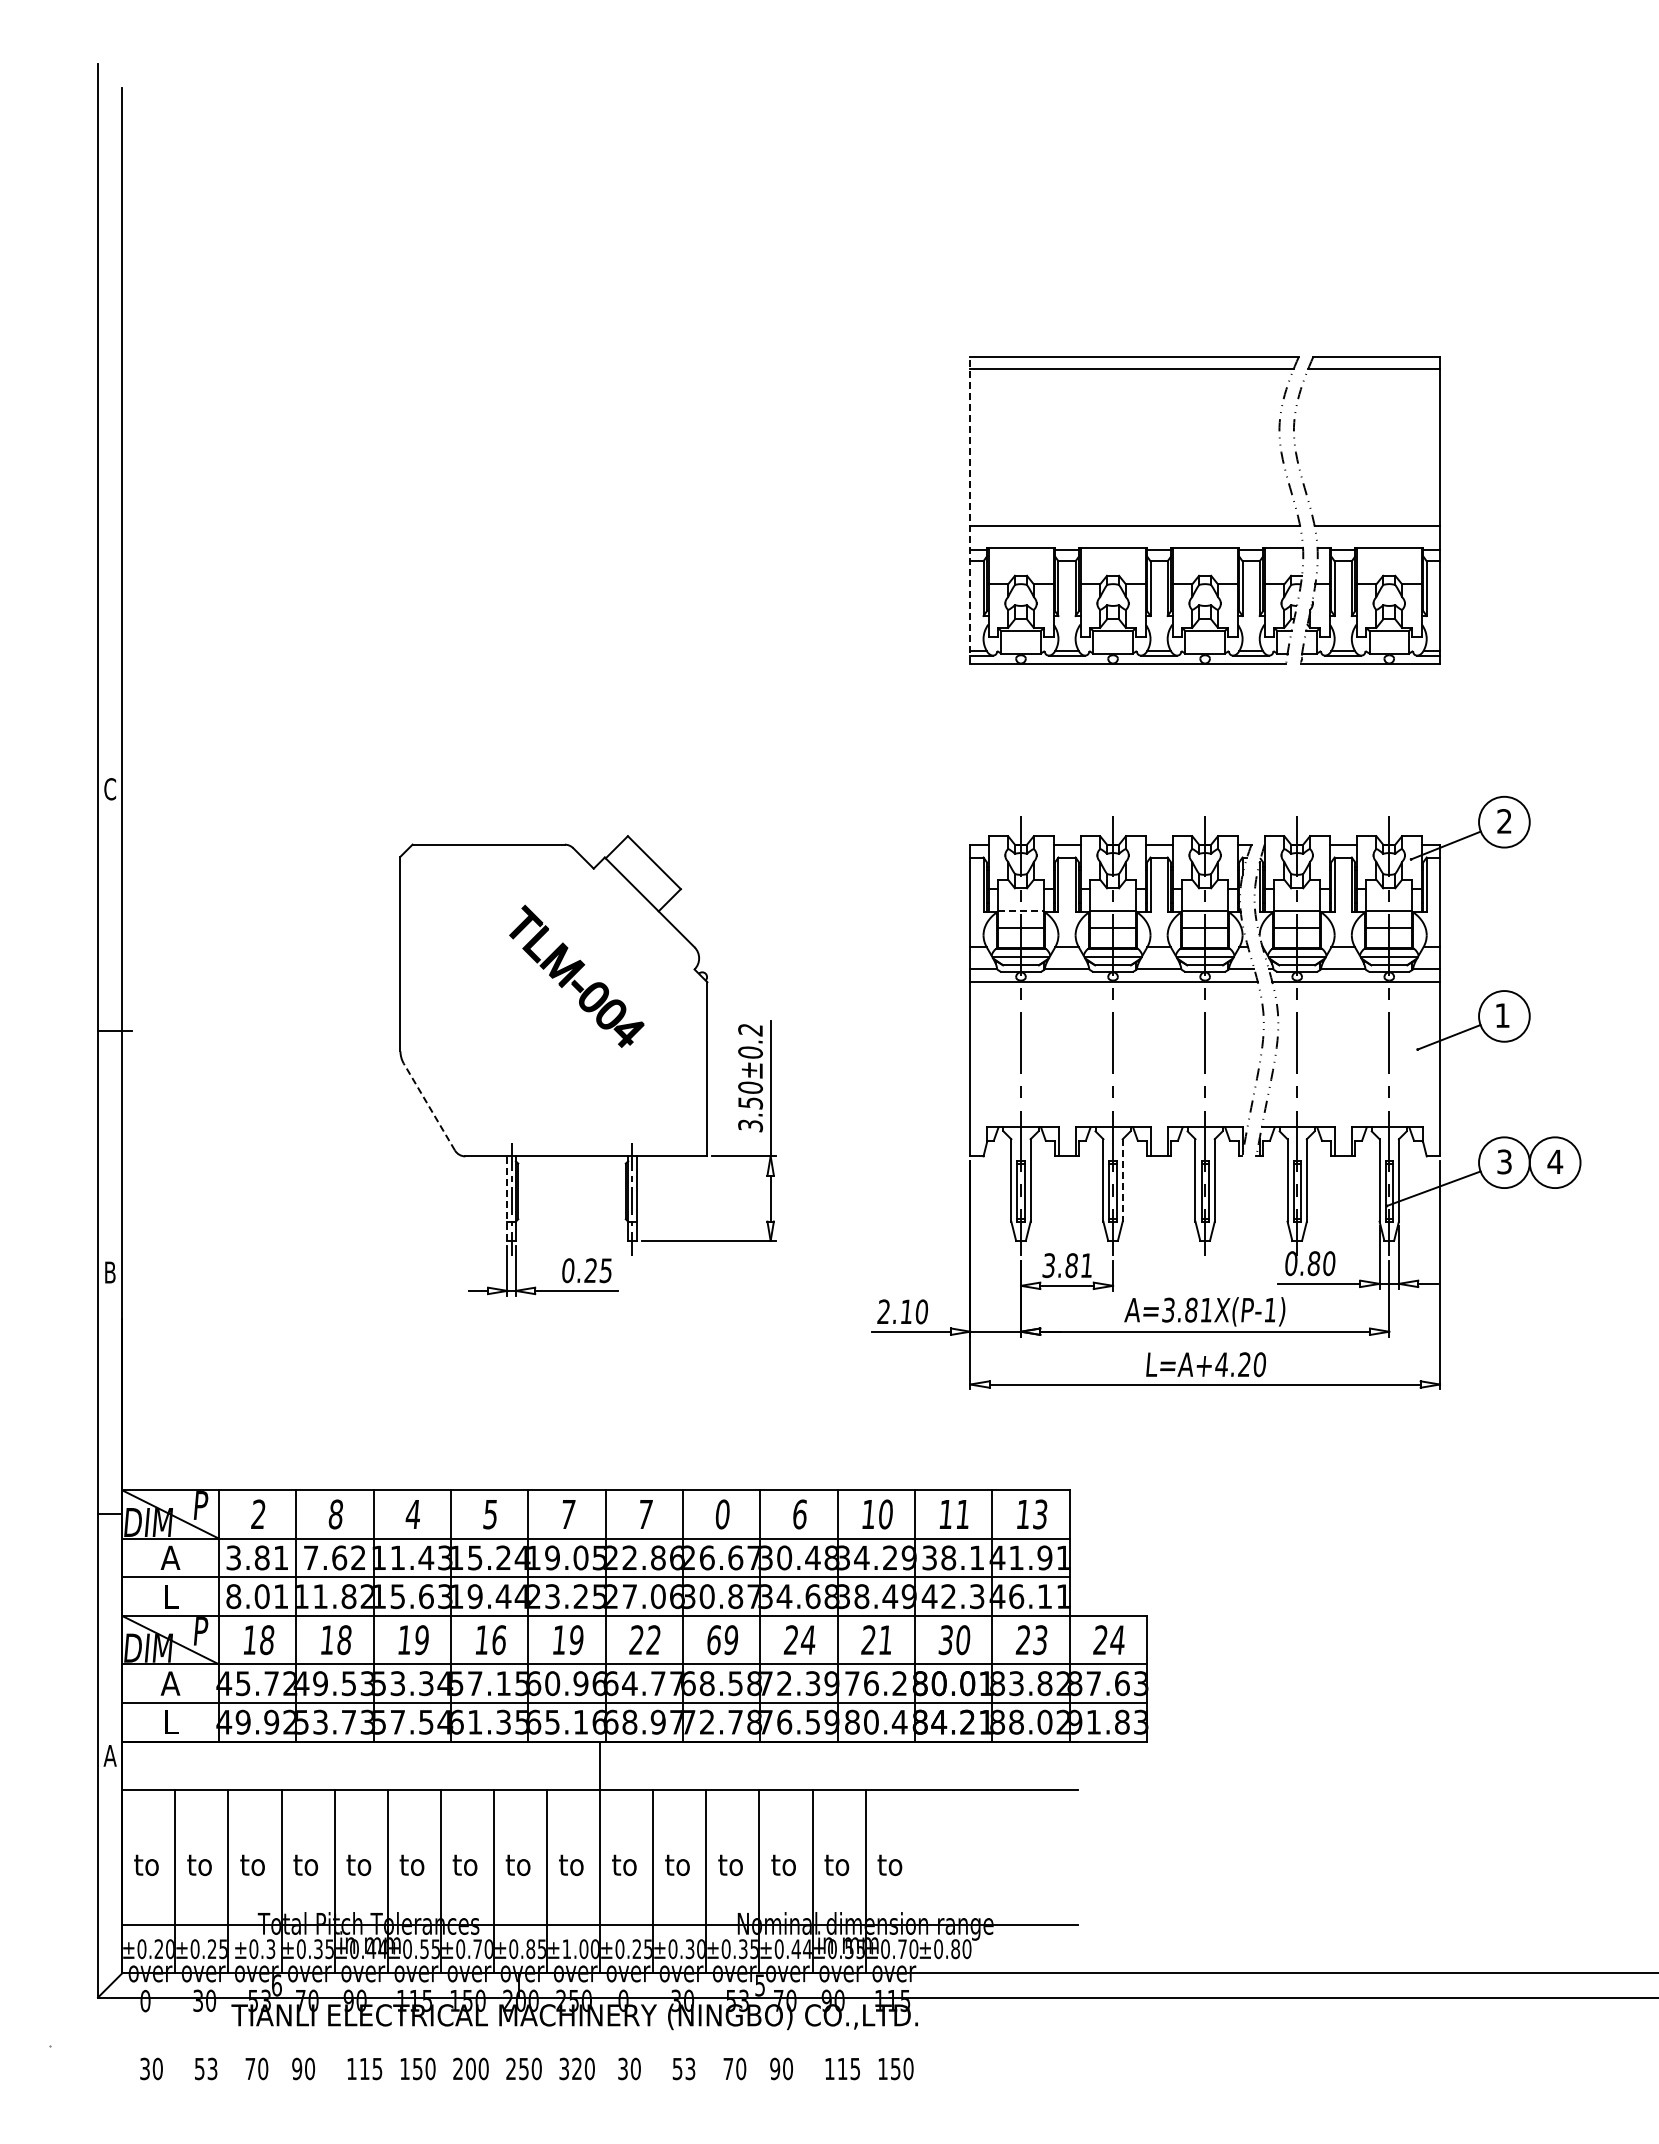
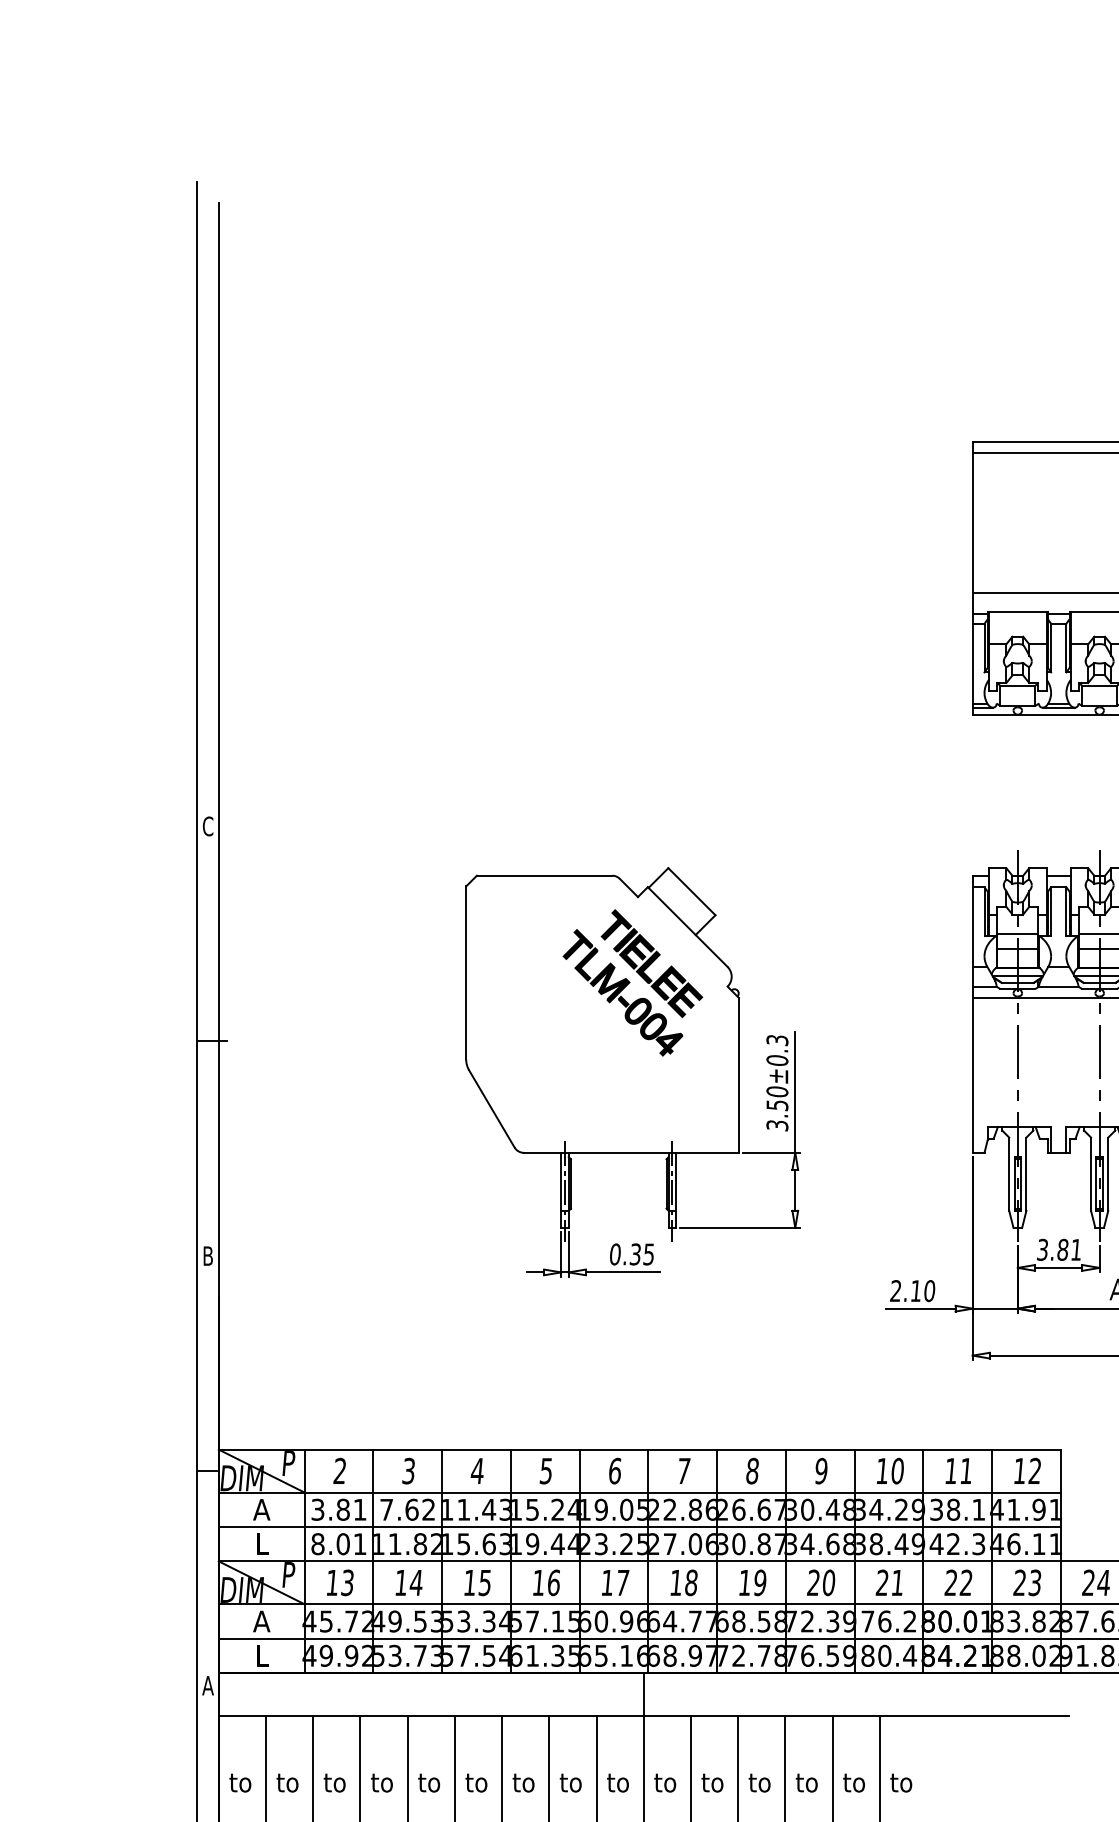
line: (970, 509) -> (972, 577), dashed -> solid
line: (1020, 910) -> (1017, 934), dashed -> solid
part: (609, 943) -> (652, 963), added
text: (750, 1030) -> (777, 1040), 3.50±0.2 -> 3.50±0.3
line: (429, 1106) -> (491, 1108), dashed -> solid
line: (1122, 1180) -> (1108, 1174), dashed -> solid
line: (507, 1198) -> (561, 1190), dashed -> solid
text: (590, 1270) -> (635, 1254), 0.25 -> 0.35
text: (335, 1514) -> (408, 1471), 8 -> 3
text: (568, 1514) -> (615, 1471), 7 -> 6
text: (722, 1514) -> (752, 1471), 0 -> 8
text: (799, 1514) -> (820, 1471), 6 -> 9
text: (1039, 1514) -> (1034, 1471), 13 -> 12
text: (421, 1639) -> (484, 1582), 19 -> 15
text: (266, 1640) -> (347, 1583), 18 -> 13
text: (343, 1640) -> (415, 1583), 18 -> 14
text: (577, 1640) -> (623, 1583), 19 -> 17
text: (644, 1640) -> (683, 1583), 22 -> 18
text: (713, 1640) -> (744, 1583), 69 -> 19
text: (807, 1640) -> (828, 1583), 24 -> 20
text: (954, 1640) -> (958, 1583), 30 -> 22

